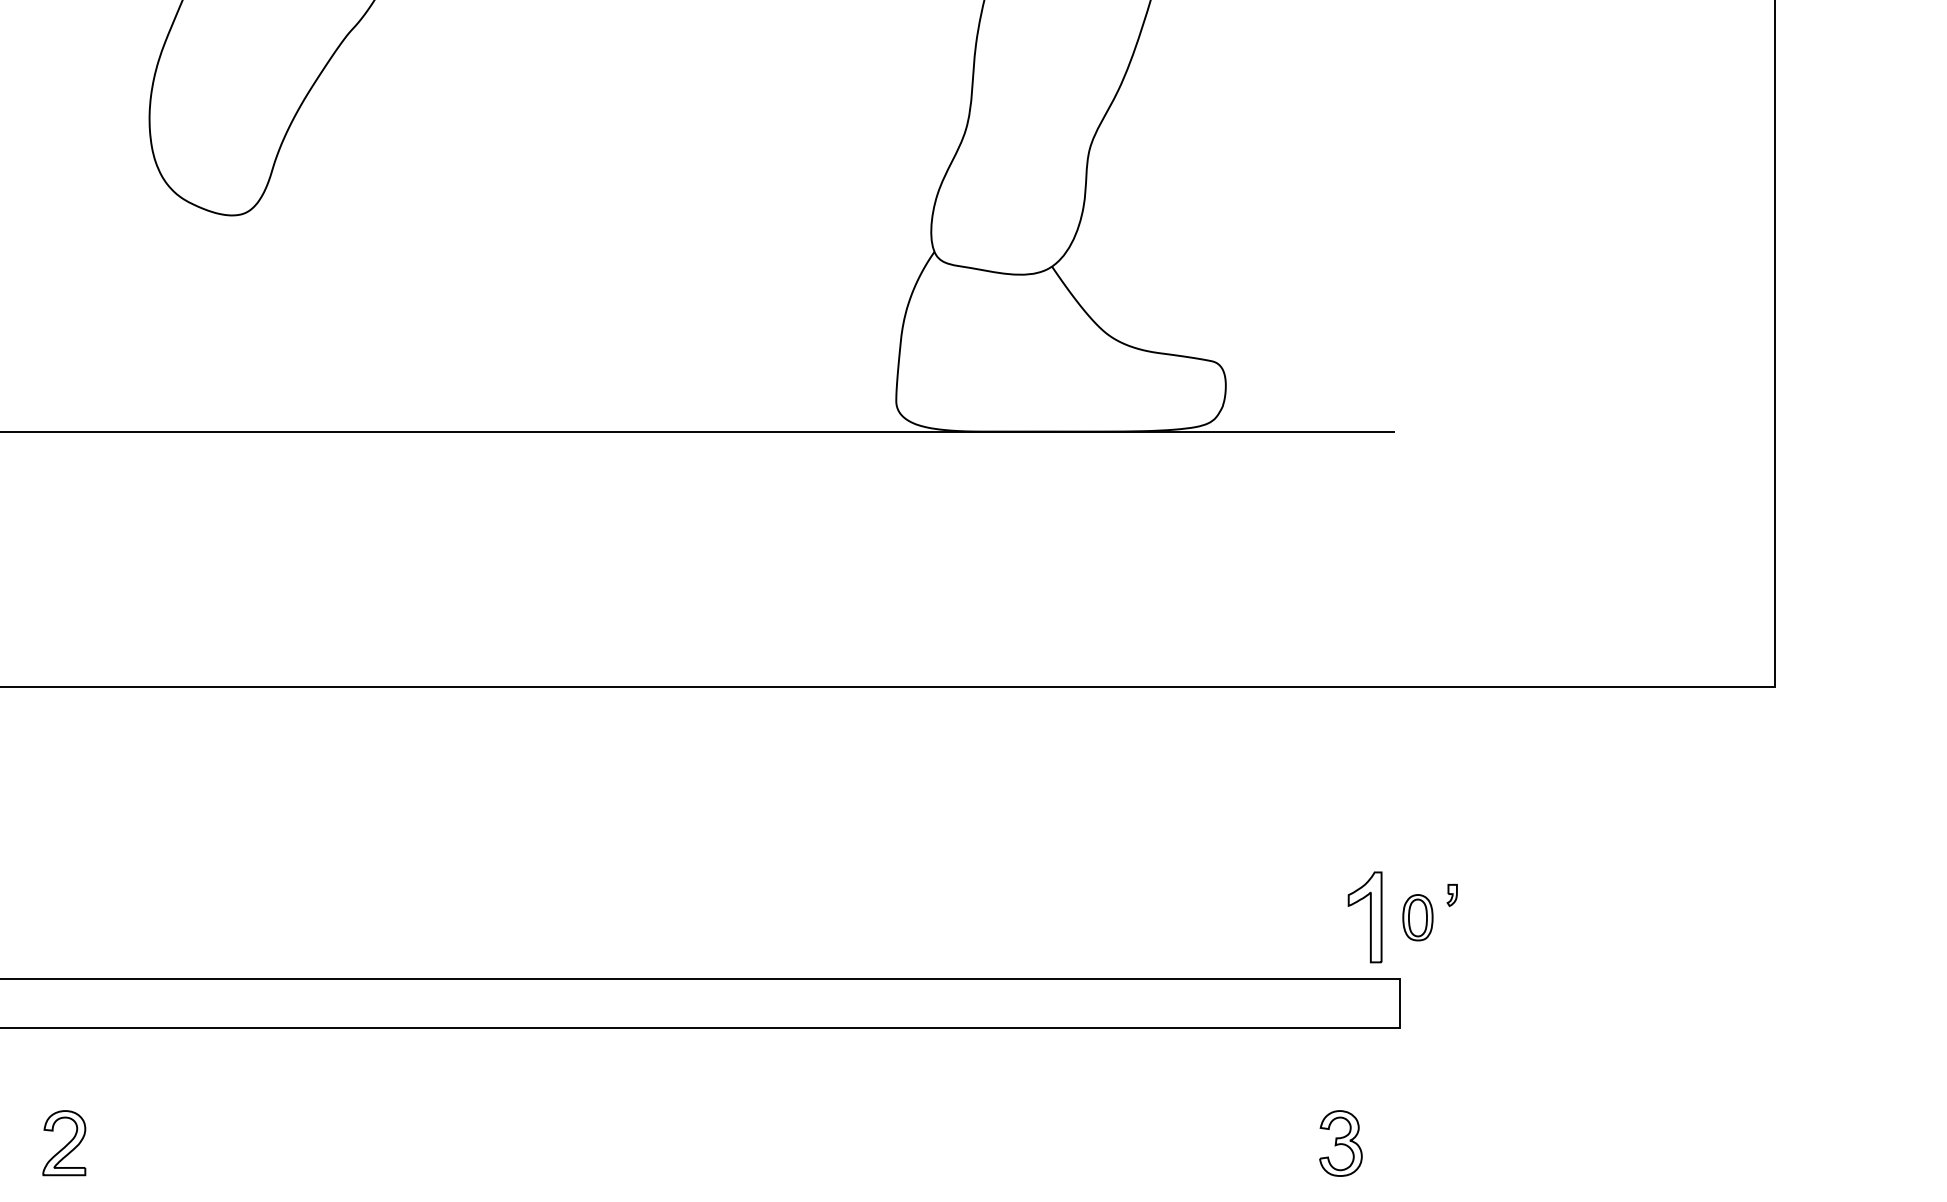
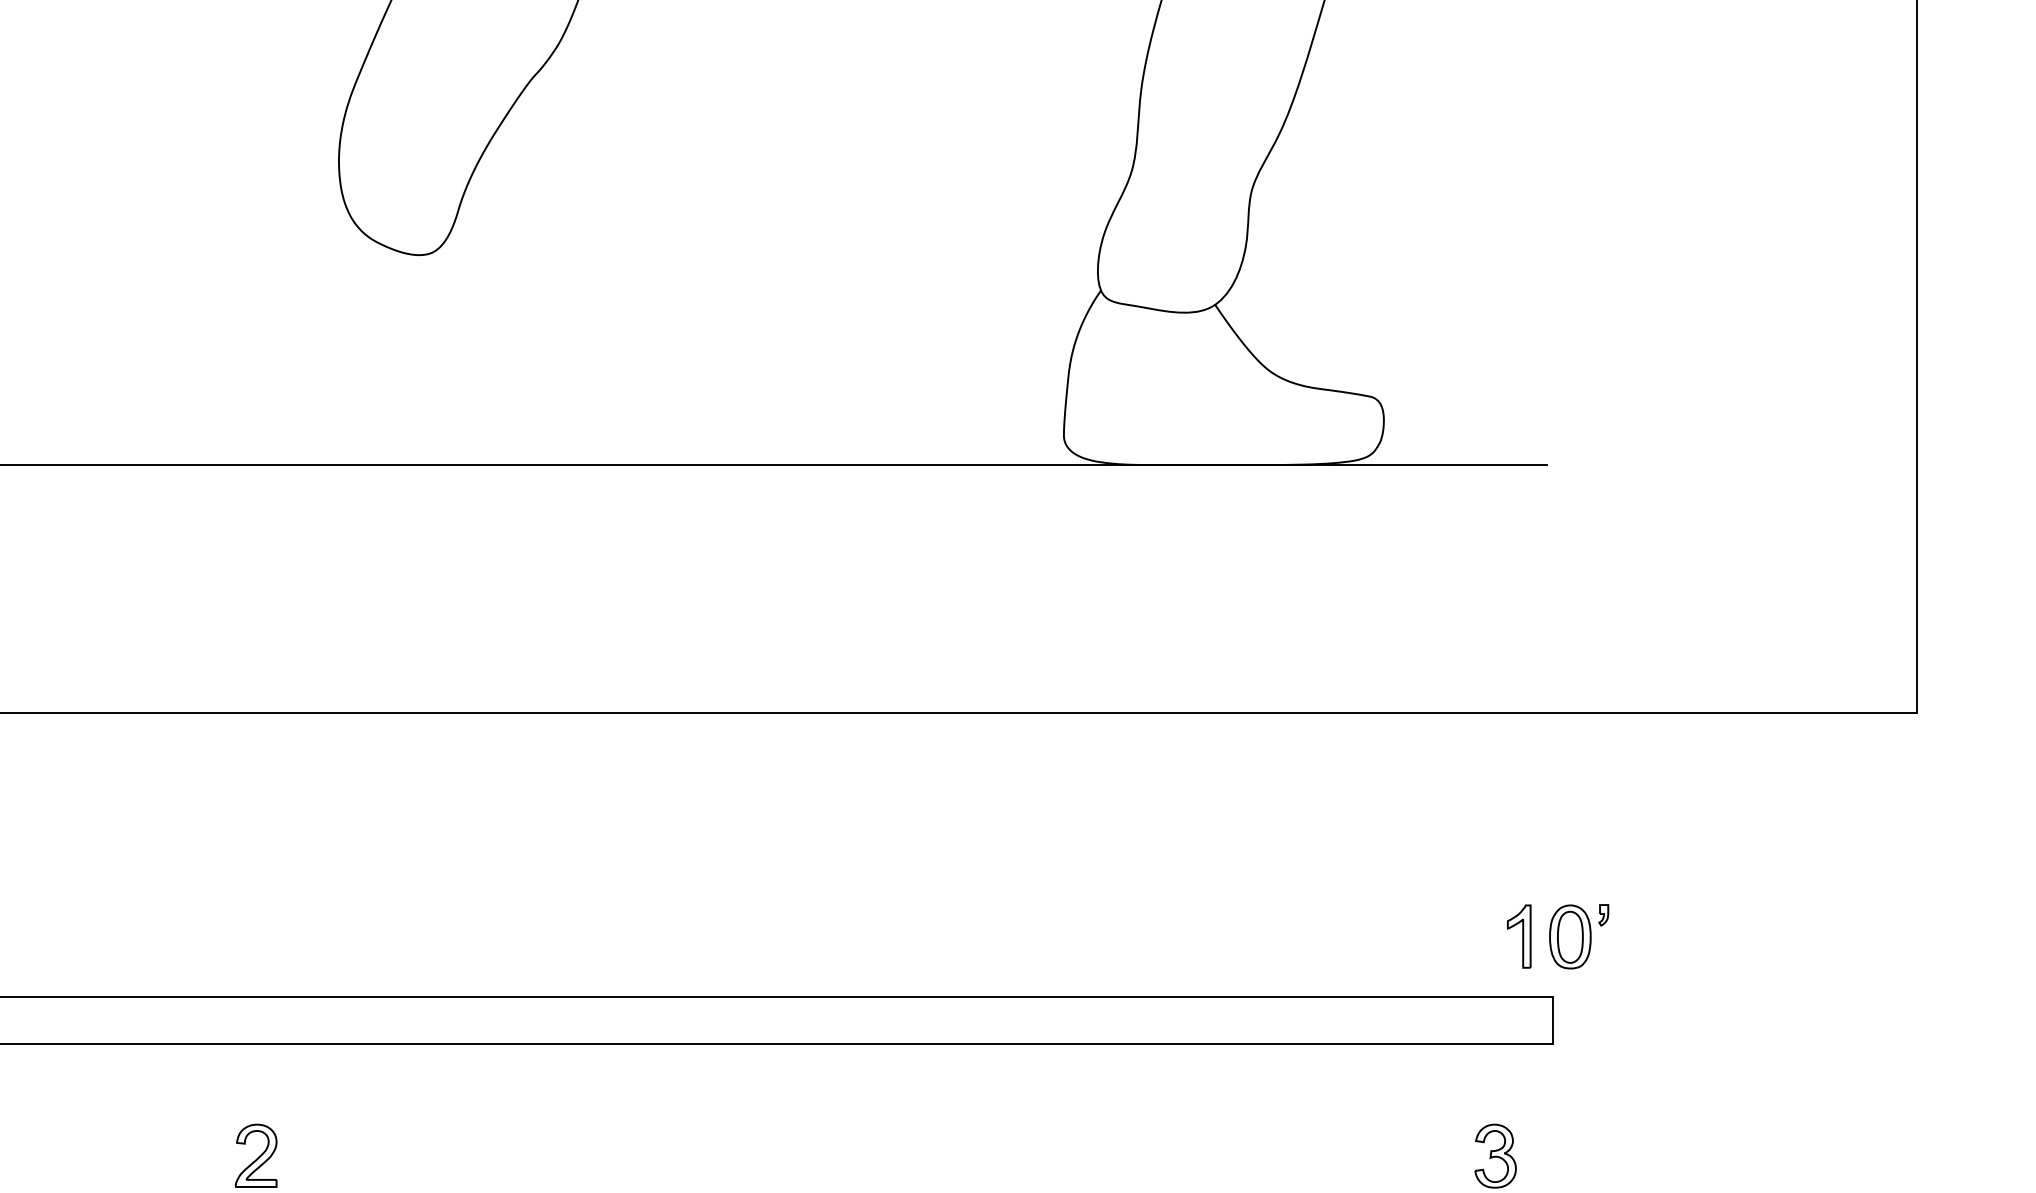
part: (1365, 917) -> (1519, 936), size x0.71
part: (1418, 917) -> (1570, 936), size x1.43

